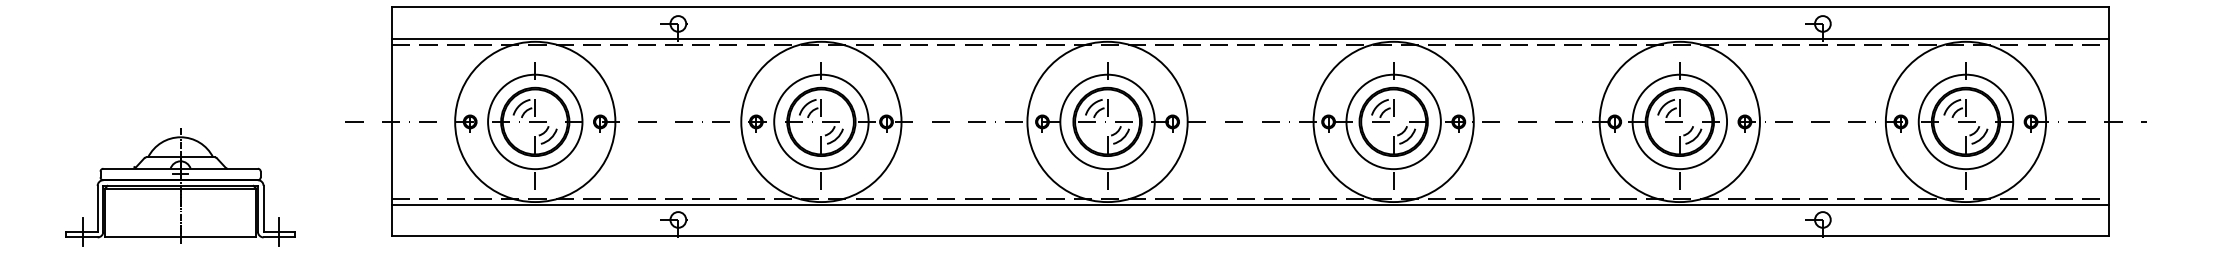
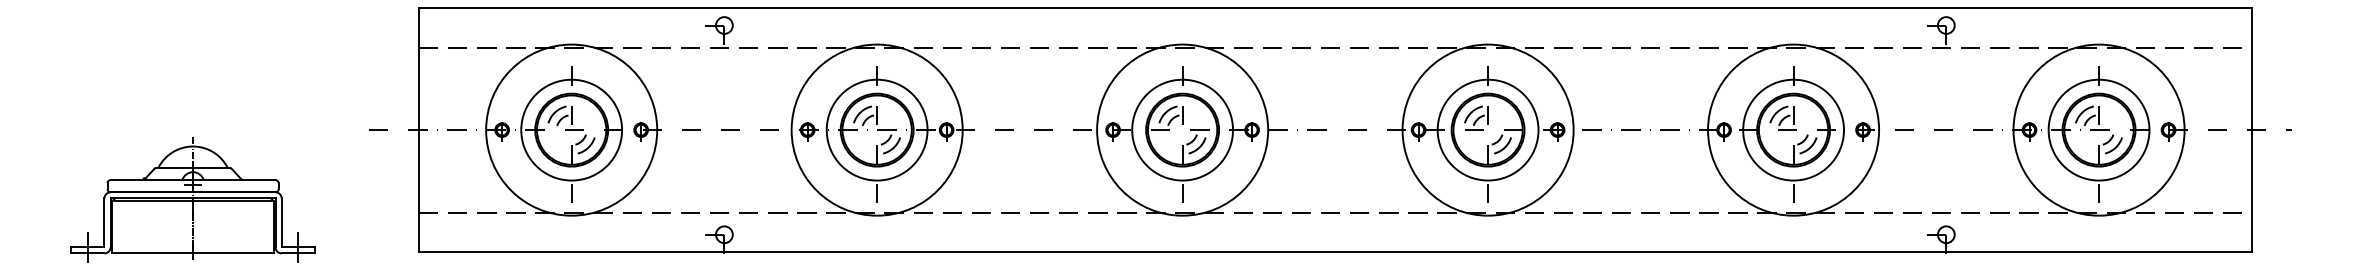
line: (1249, 38) -> (1334, 41), removed
line: (1249, 204) -> (1334, 218), removed

